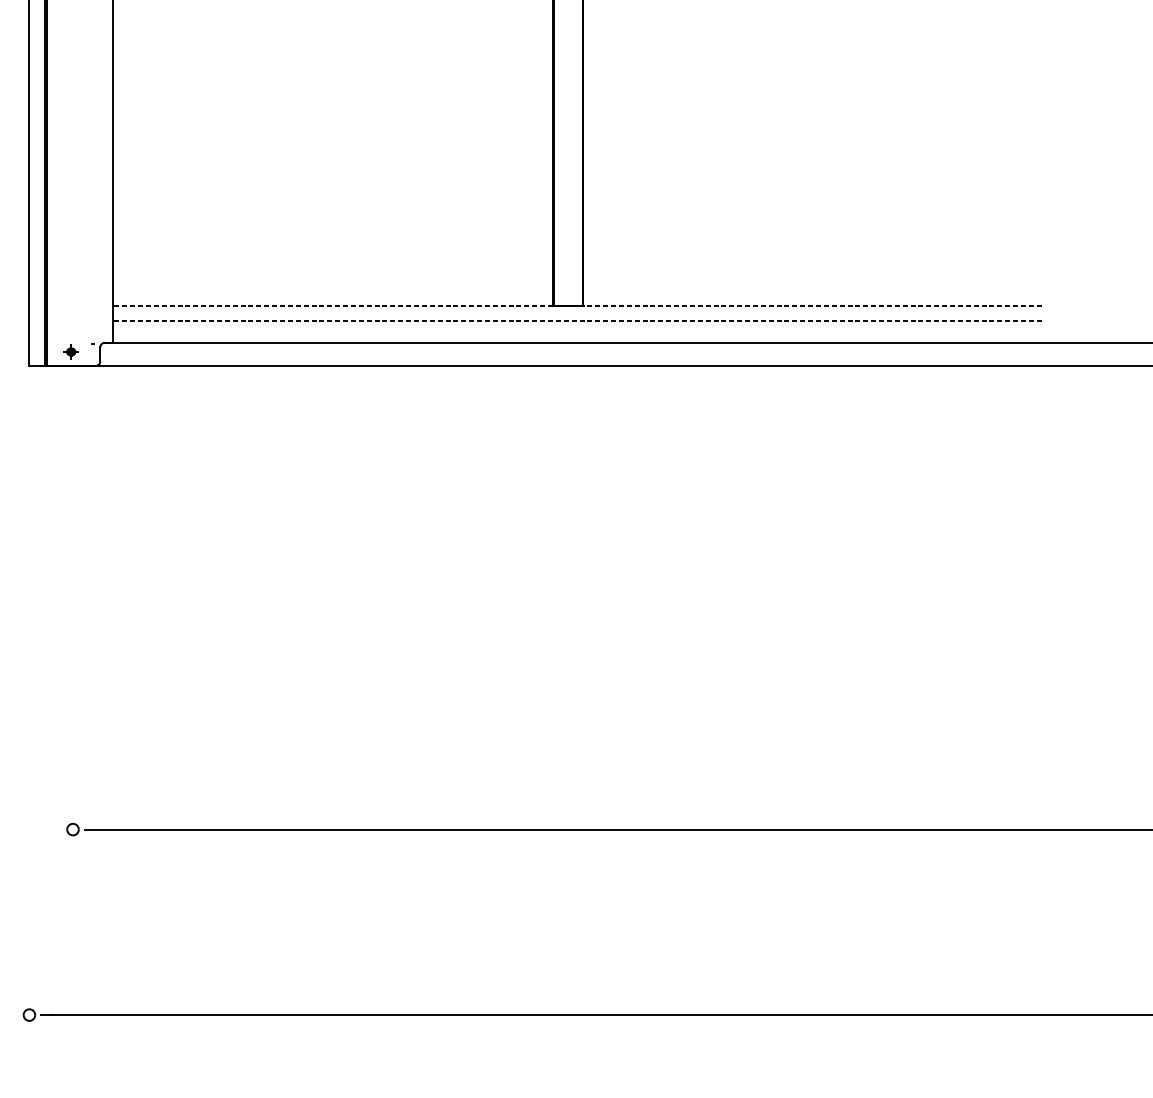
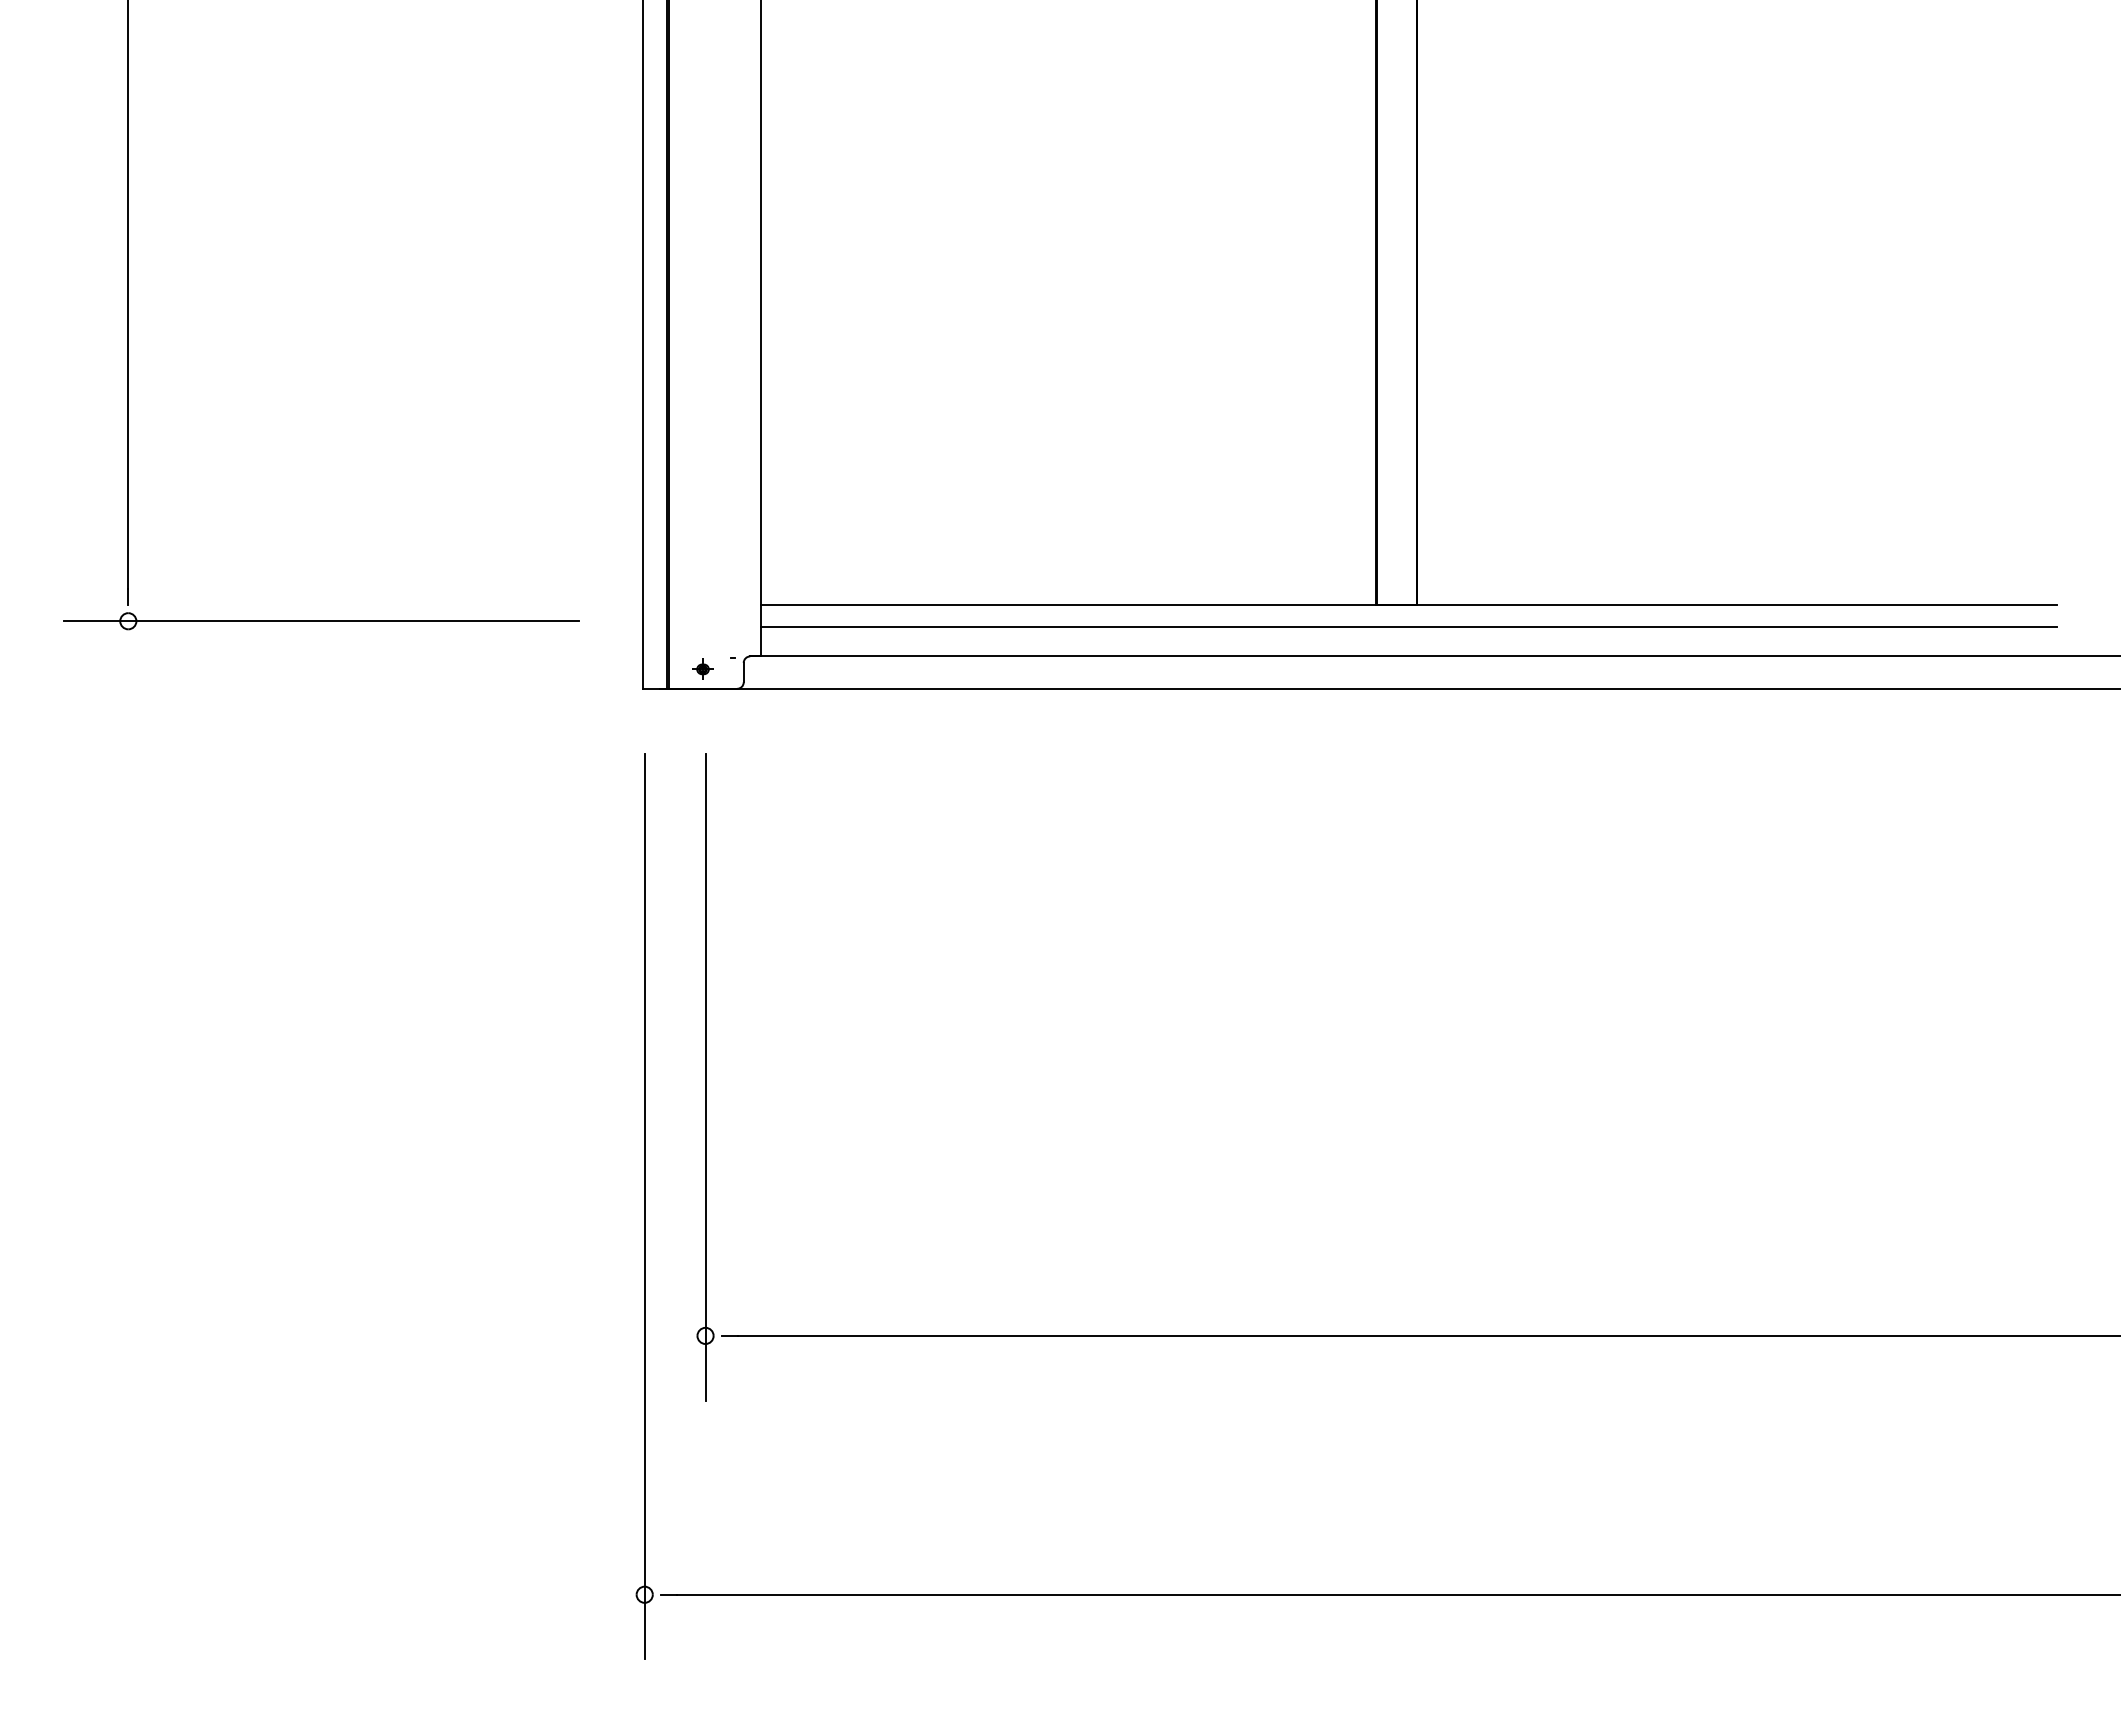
line: (576, 305) -> (1408, 604), dashed -> solid
line: (576, 321) -> (1408, 626), dashed -> solid
line: (72, 643) -> (705, 1076), added
line: (29, 736) -> (644, 1206), added

